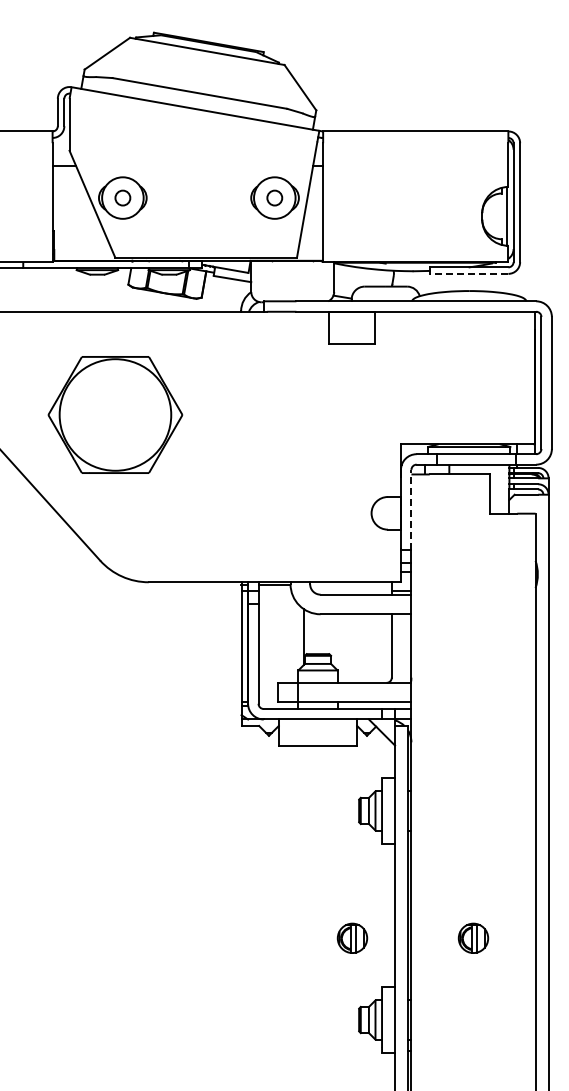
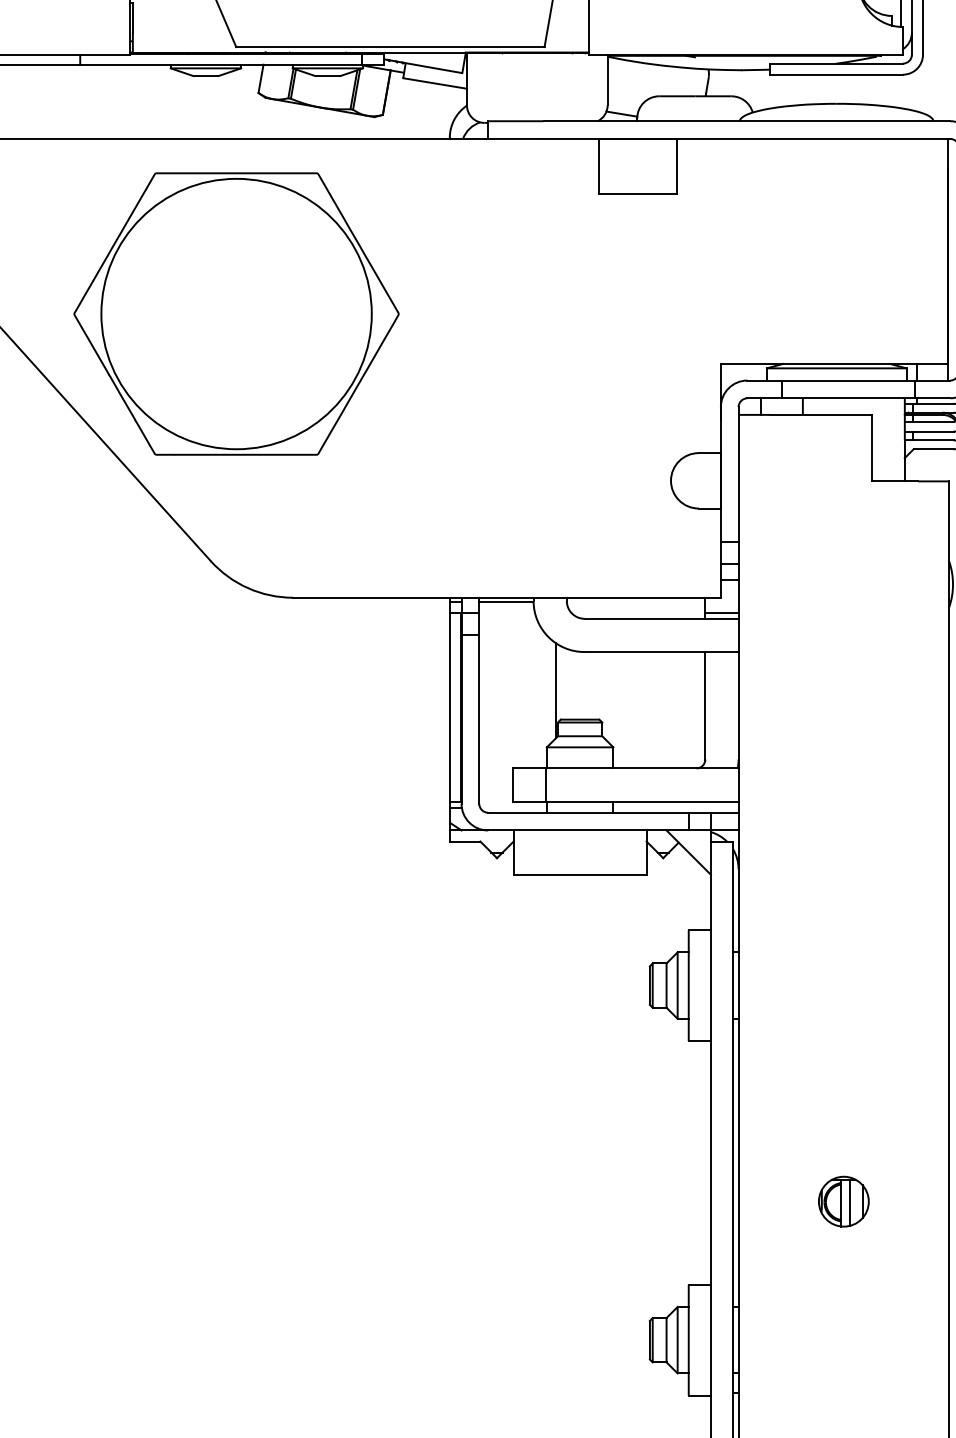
line: (468, 273) -> (835, 74), dashed -> solid
part: (115, 414) -> (236, 313), size x1.43
line: (411, 509) -> (738, 474), dashed -> solid
part: (352, 937) -> (638, 1200), removed

